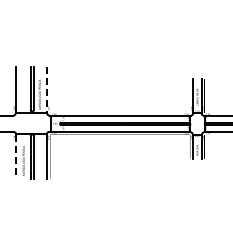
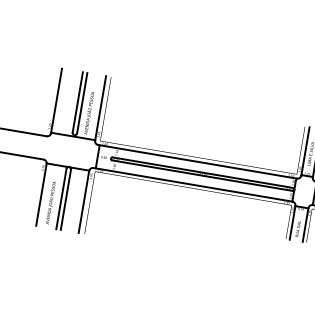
line: (47, 90) -> (101, 108), dashed -> solid
line: (16, 156) -> (41, 194), dashed -> solid

